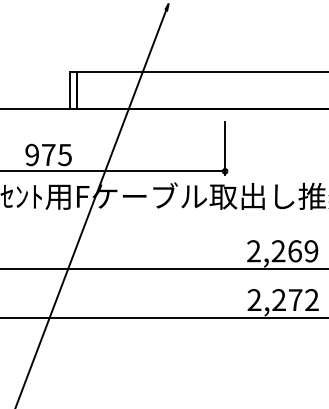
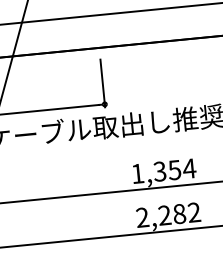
text: (282, 251) -> (163, 171), 2,269 -> 1,354
text: (295, 300) -> (179, 214), 2,272 -> 2,282

